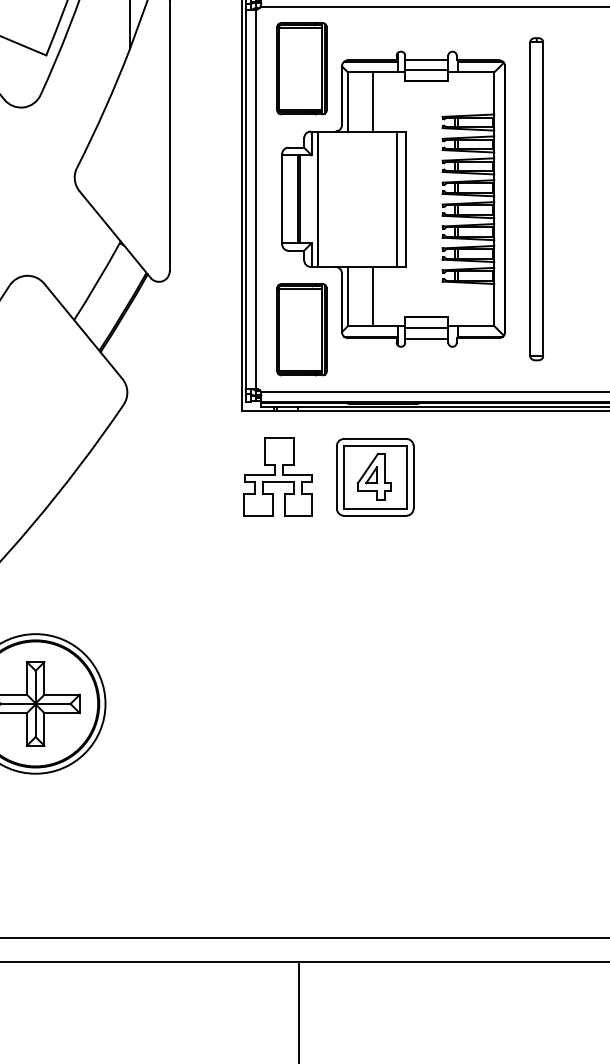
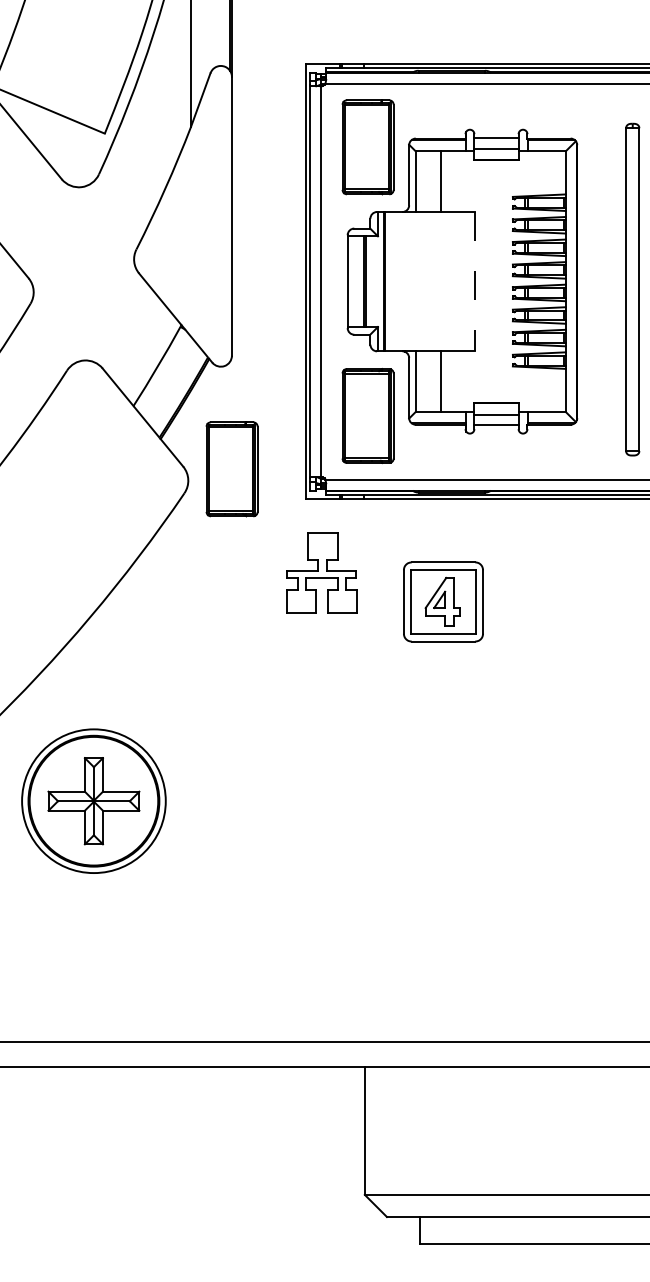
line: (396, 199) -> (465, 281), removed
line: (406, 199) -> (475, 281), solid -> dashed
part: (536, 199) -> (632, 289), moved
part: (169, 381) -> (231, 469), added
part: (278, 476) -> (321, 572), moved
part: (375, 476) -> (443, 601), moved

